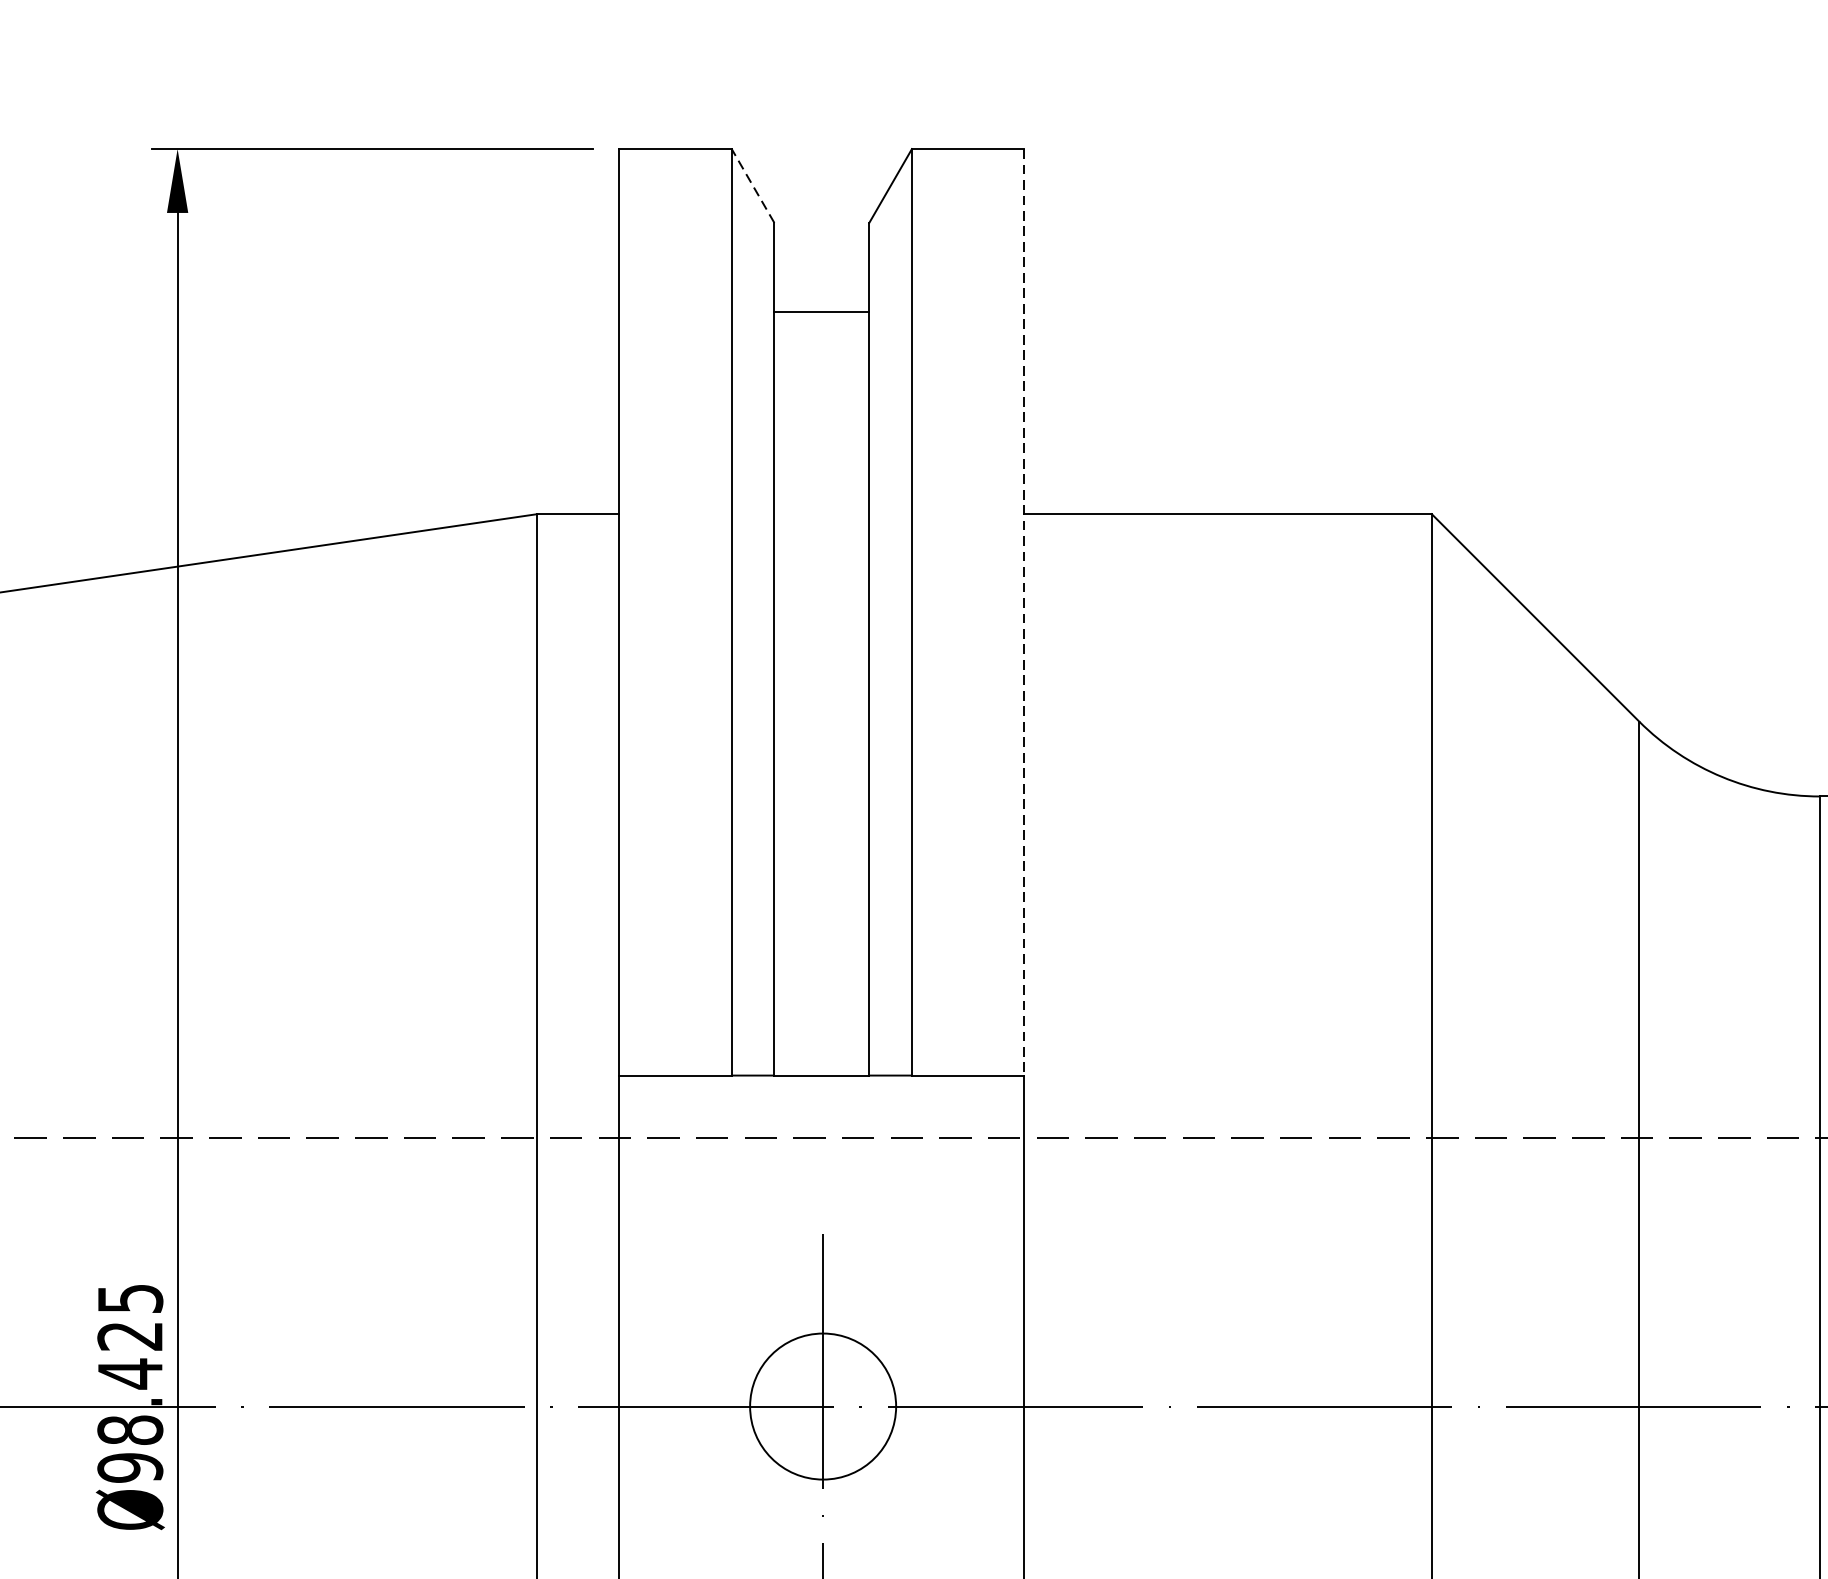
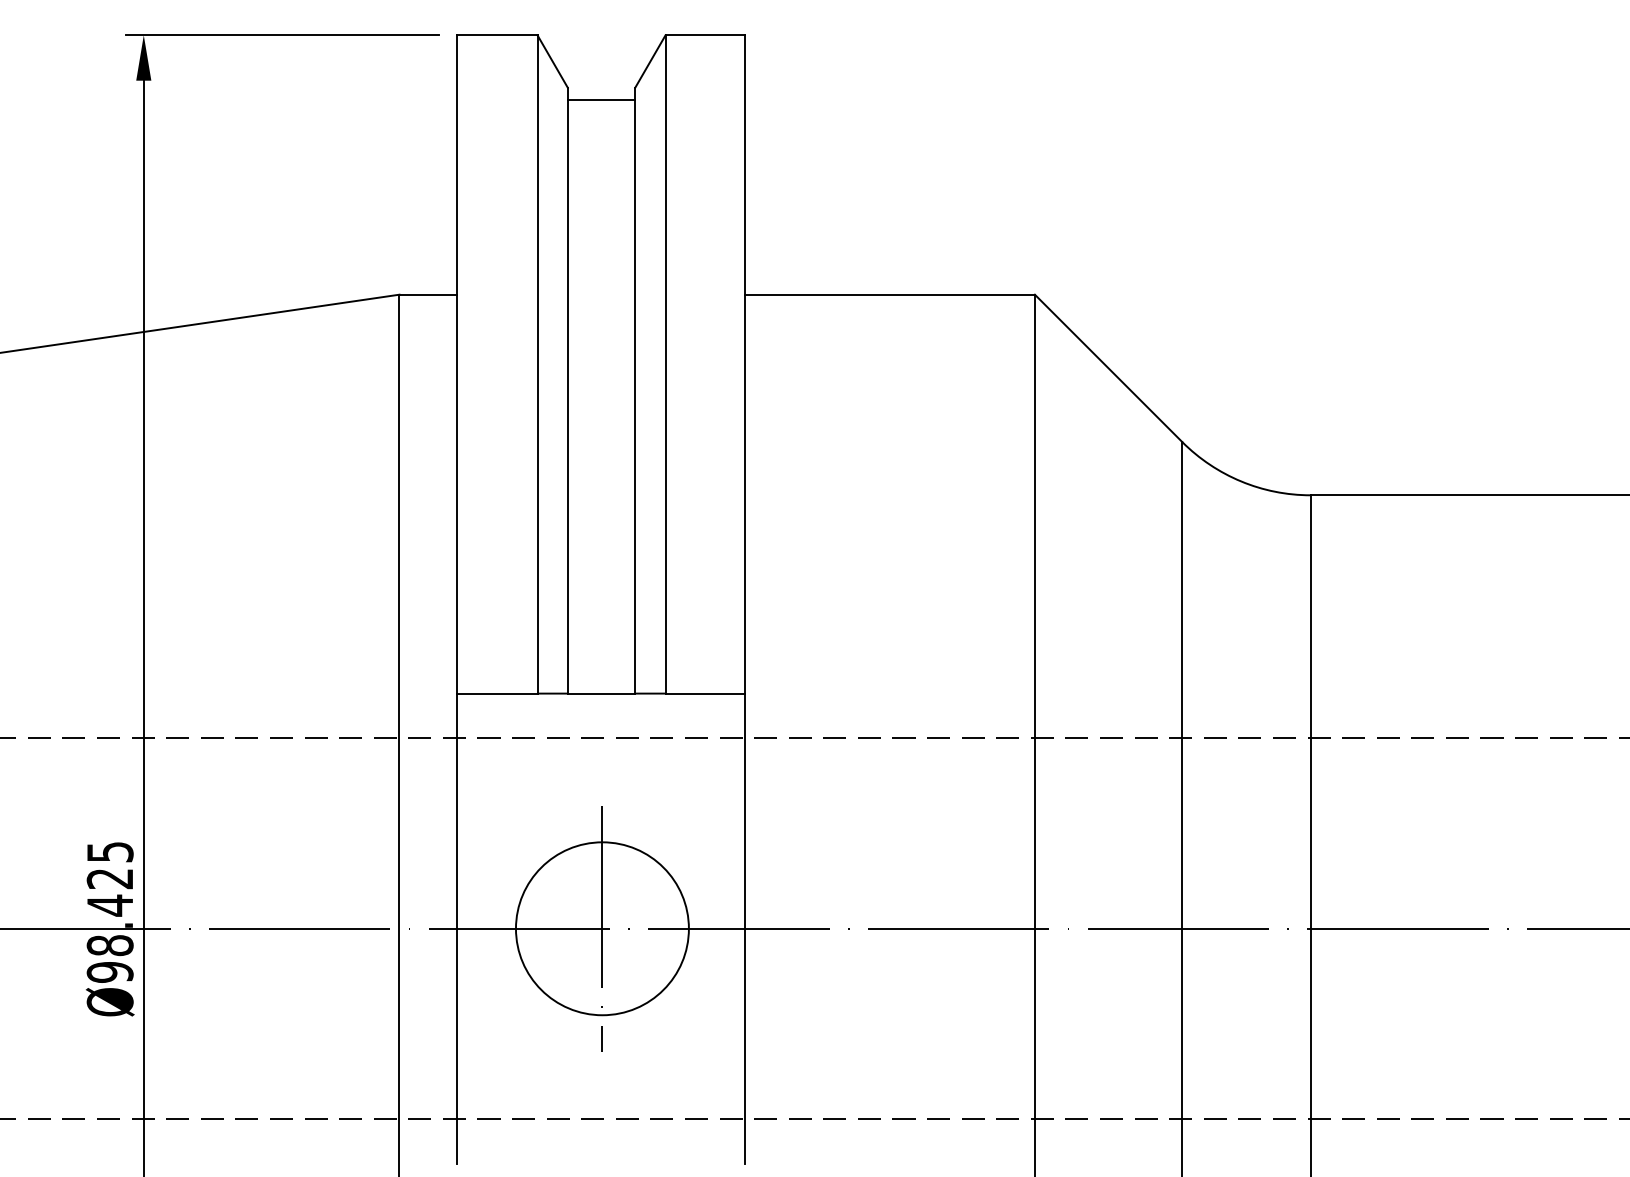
line: (752, 185) -> (552, 61), dashed -> solid
line: (821, 312) -> (601, 100), moved
line: (1024, 612) -> (745, 364), dashed -> solid
circle: (821, 1406) -> (601, 928), size x1.67

